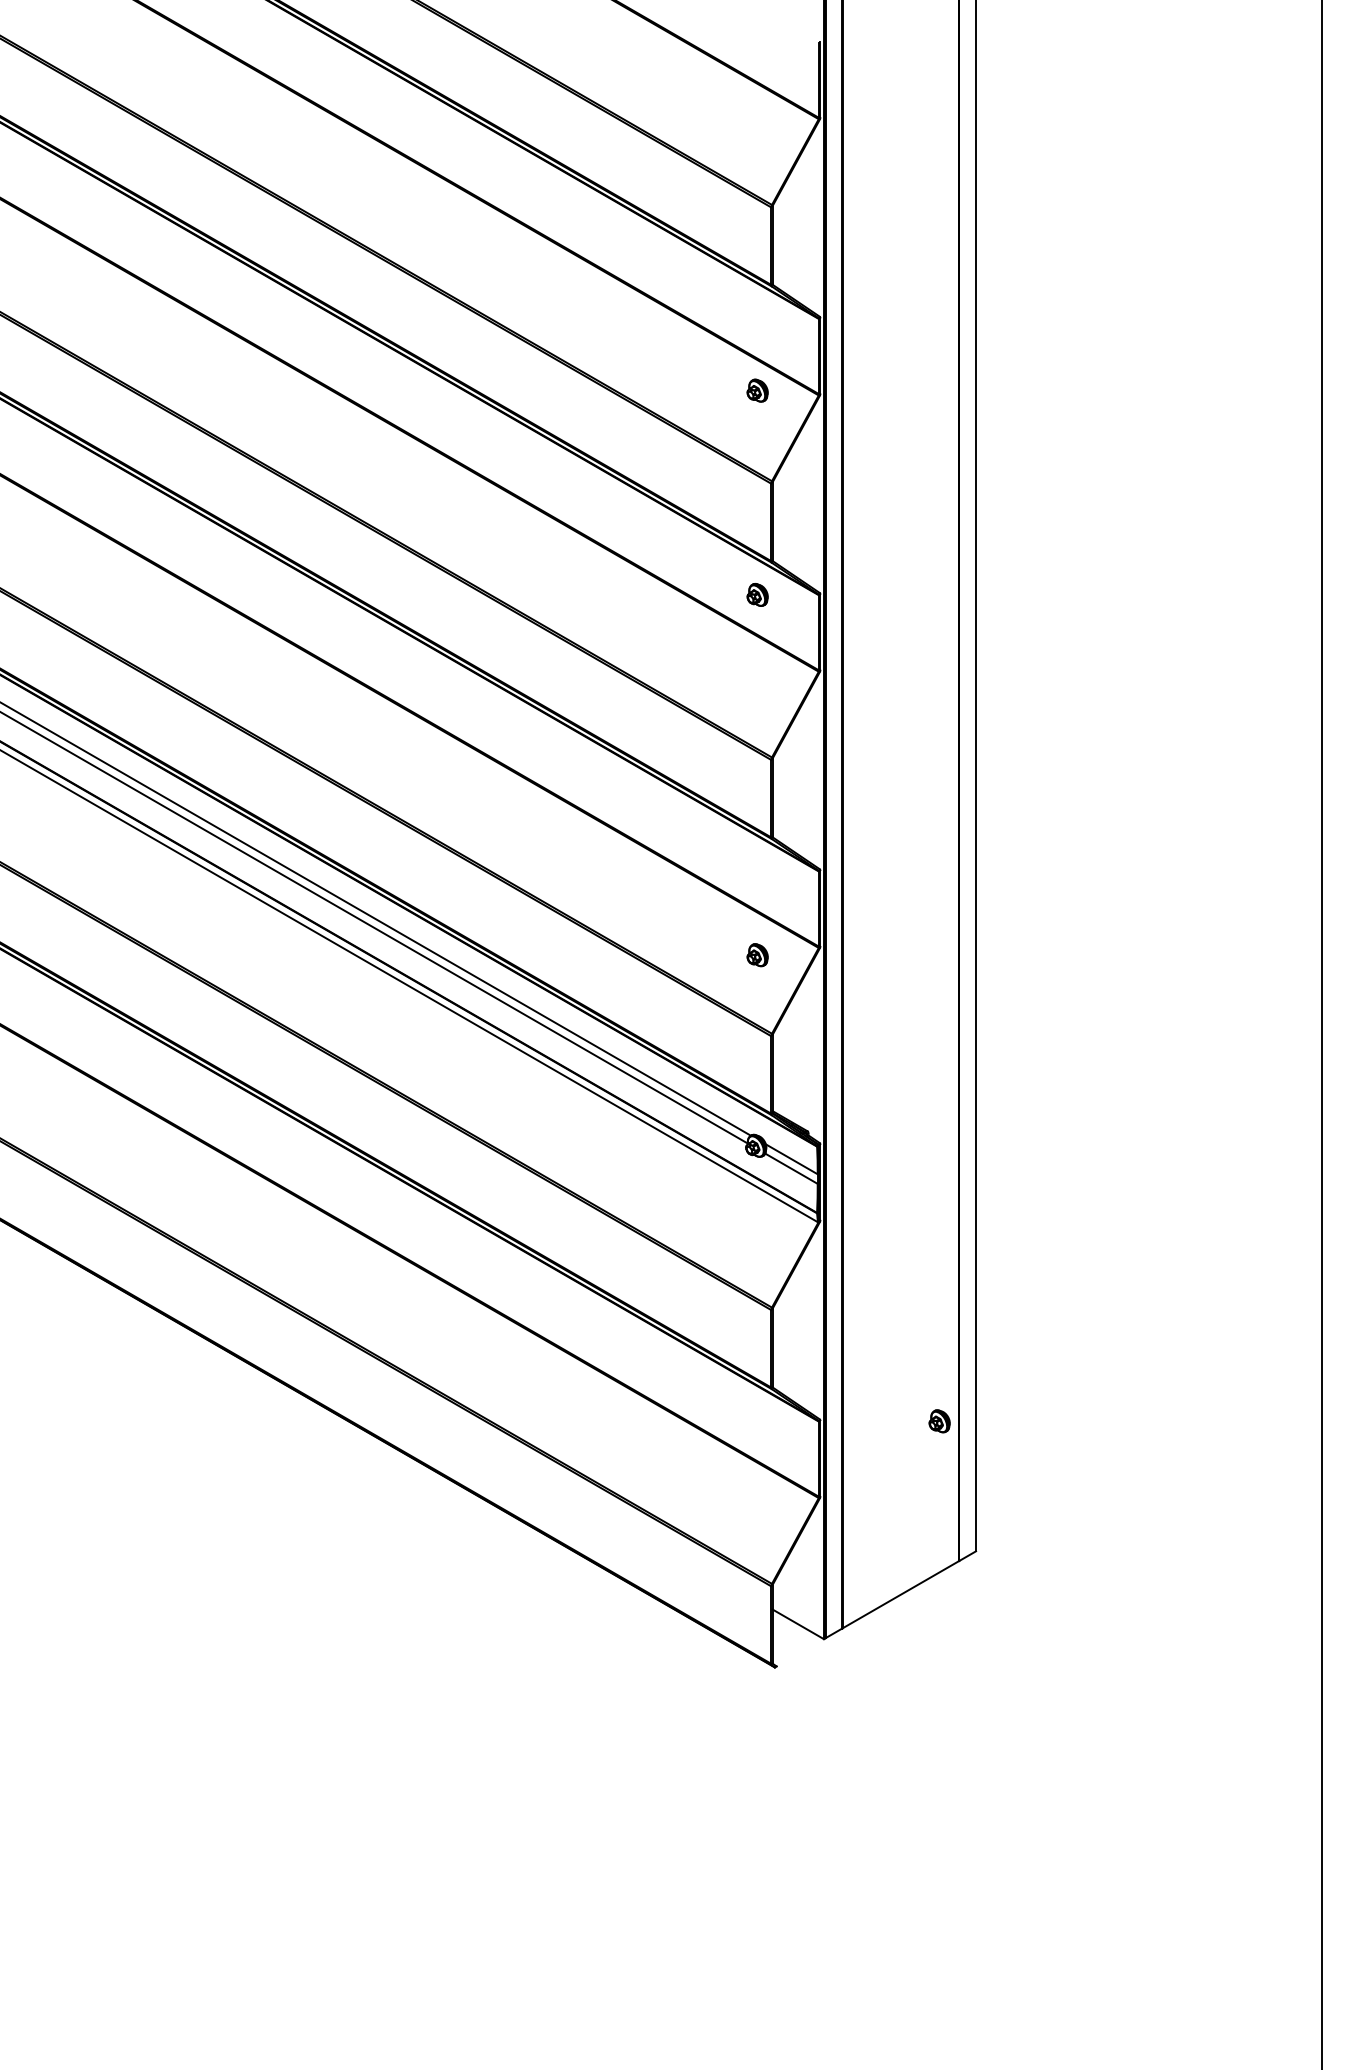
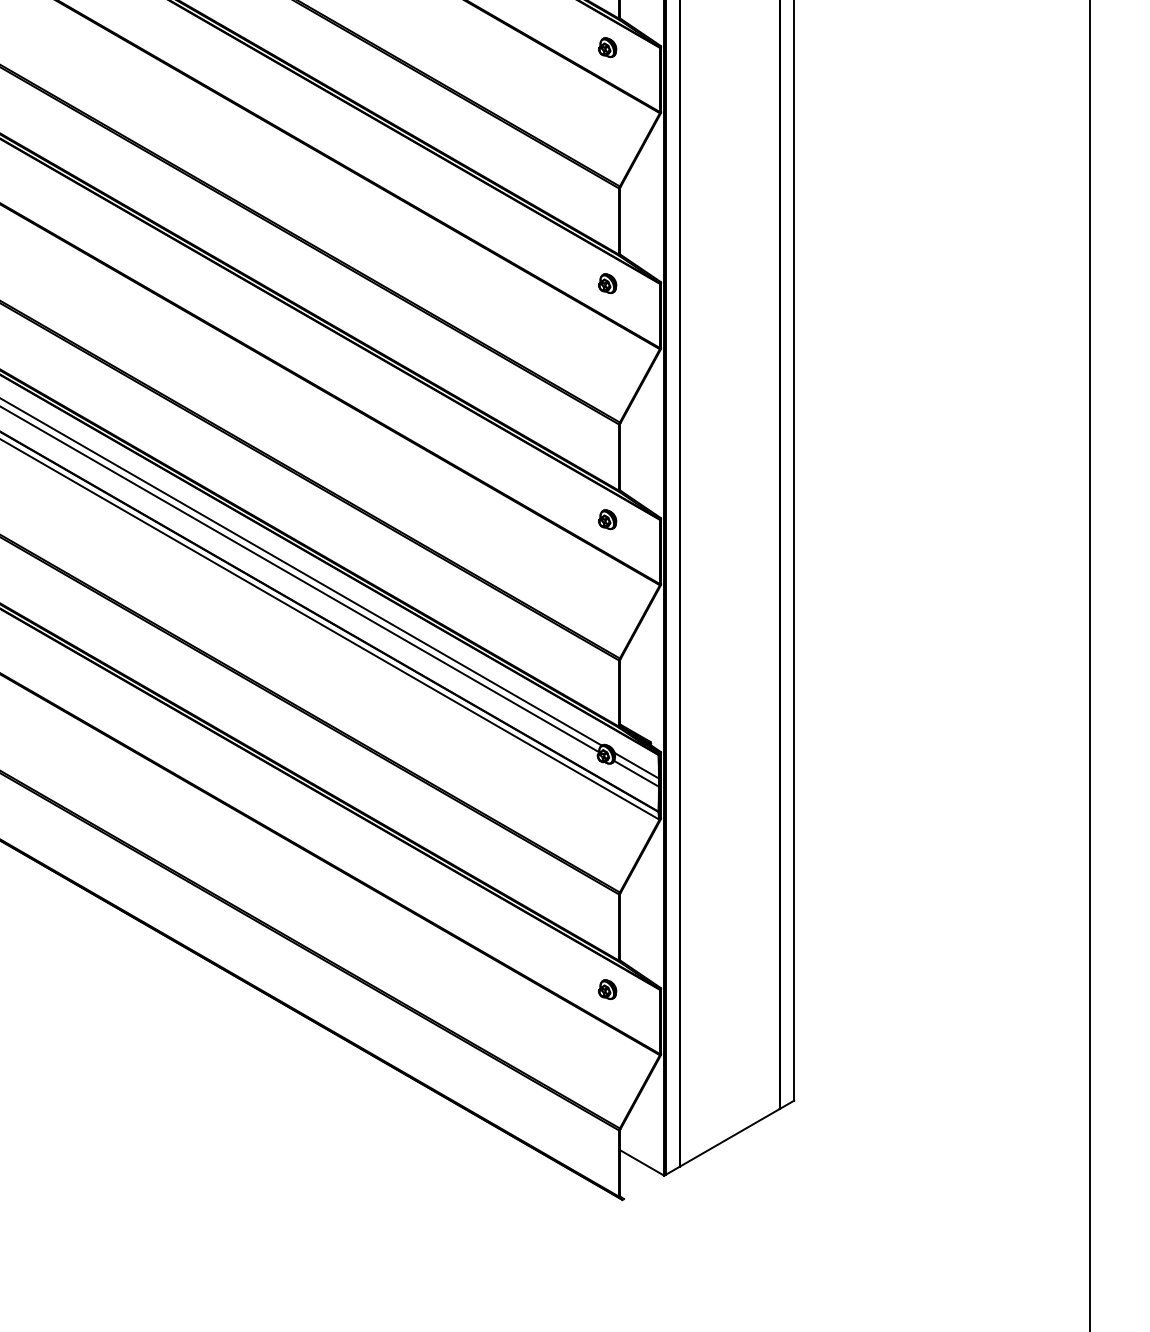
part: (757, 390) -> (607, 47), moved
part: (757, 955) -> (607, 519), moved
part: (939, 1421) -> (607, 989), moved

